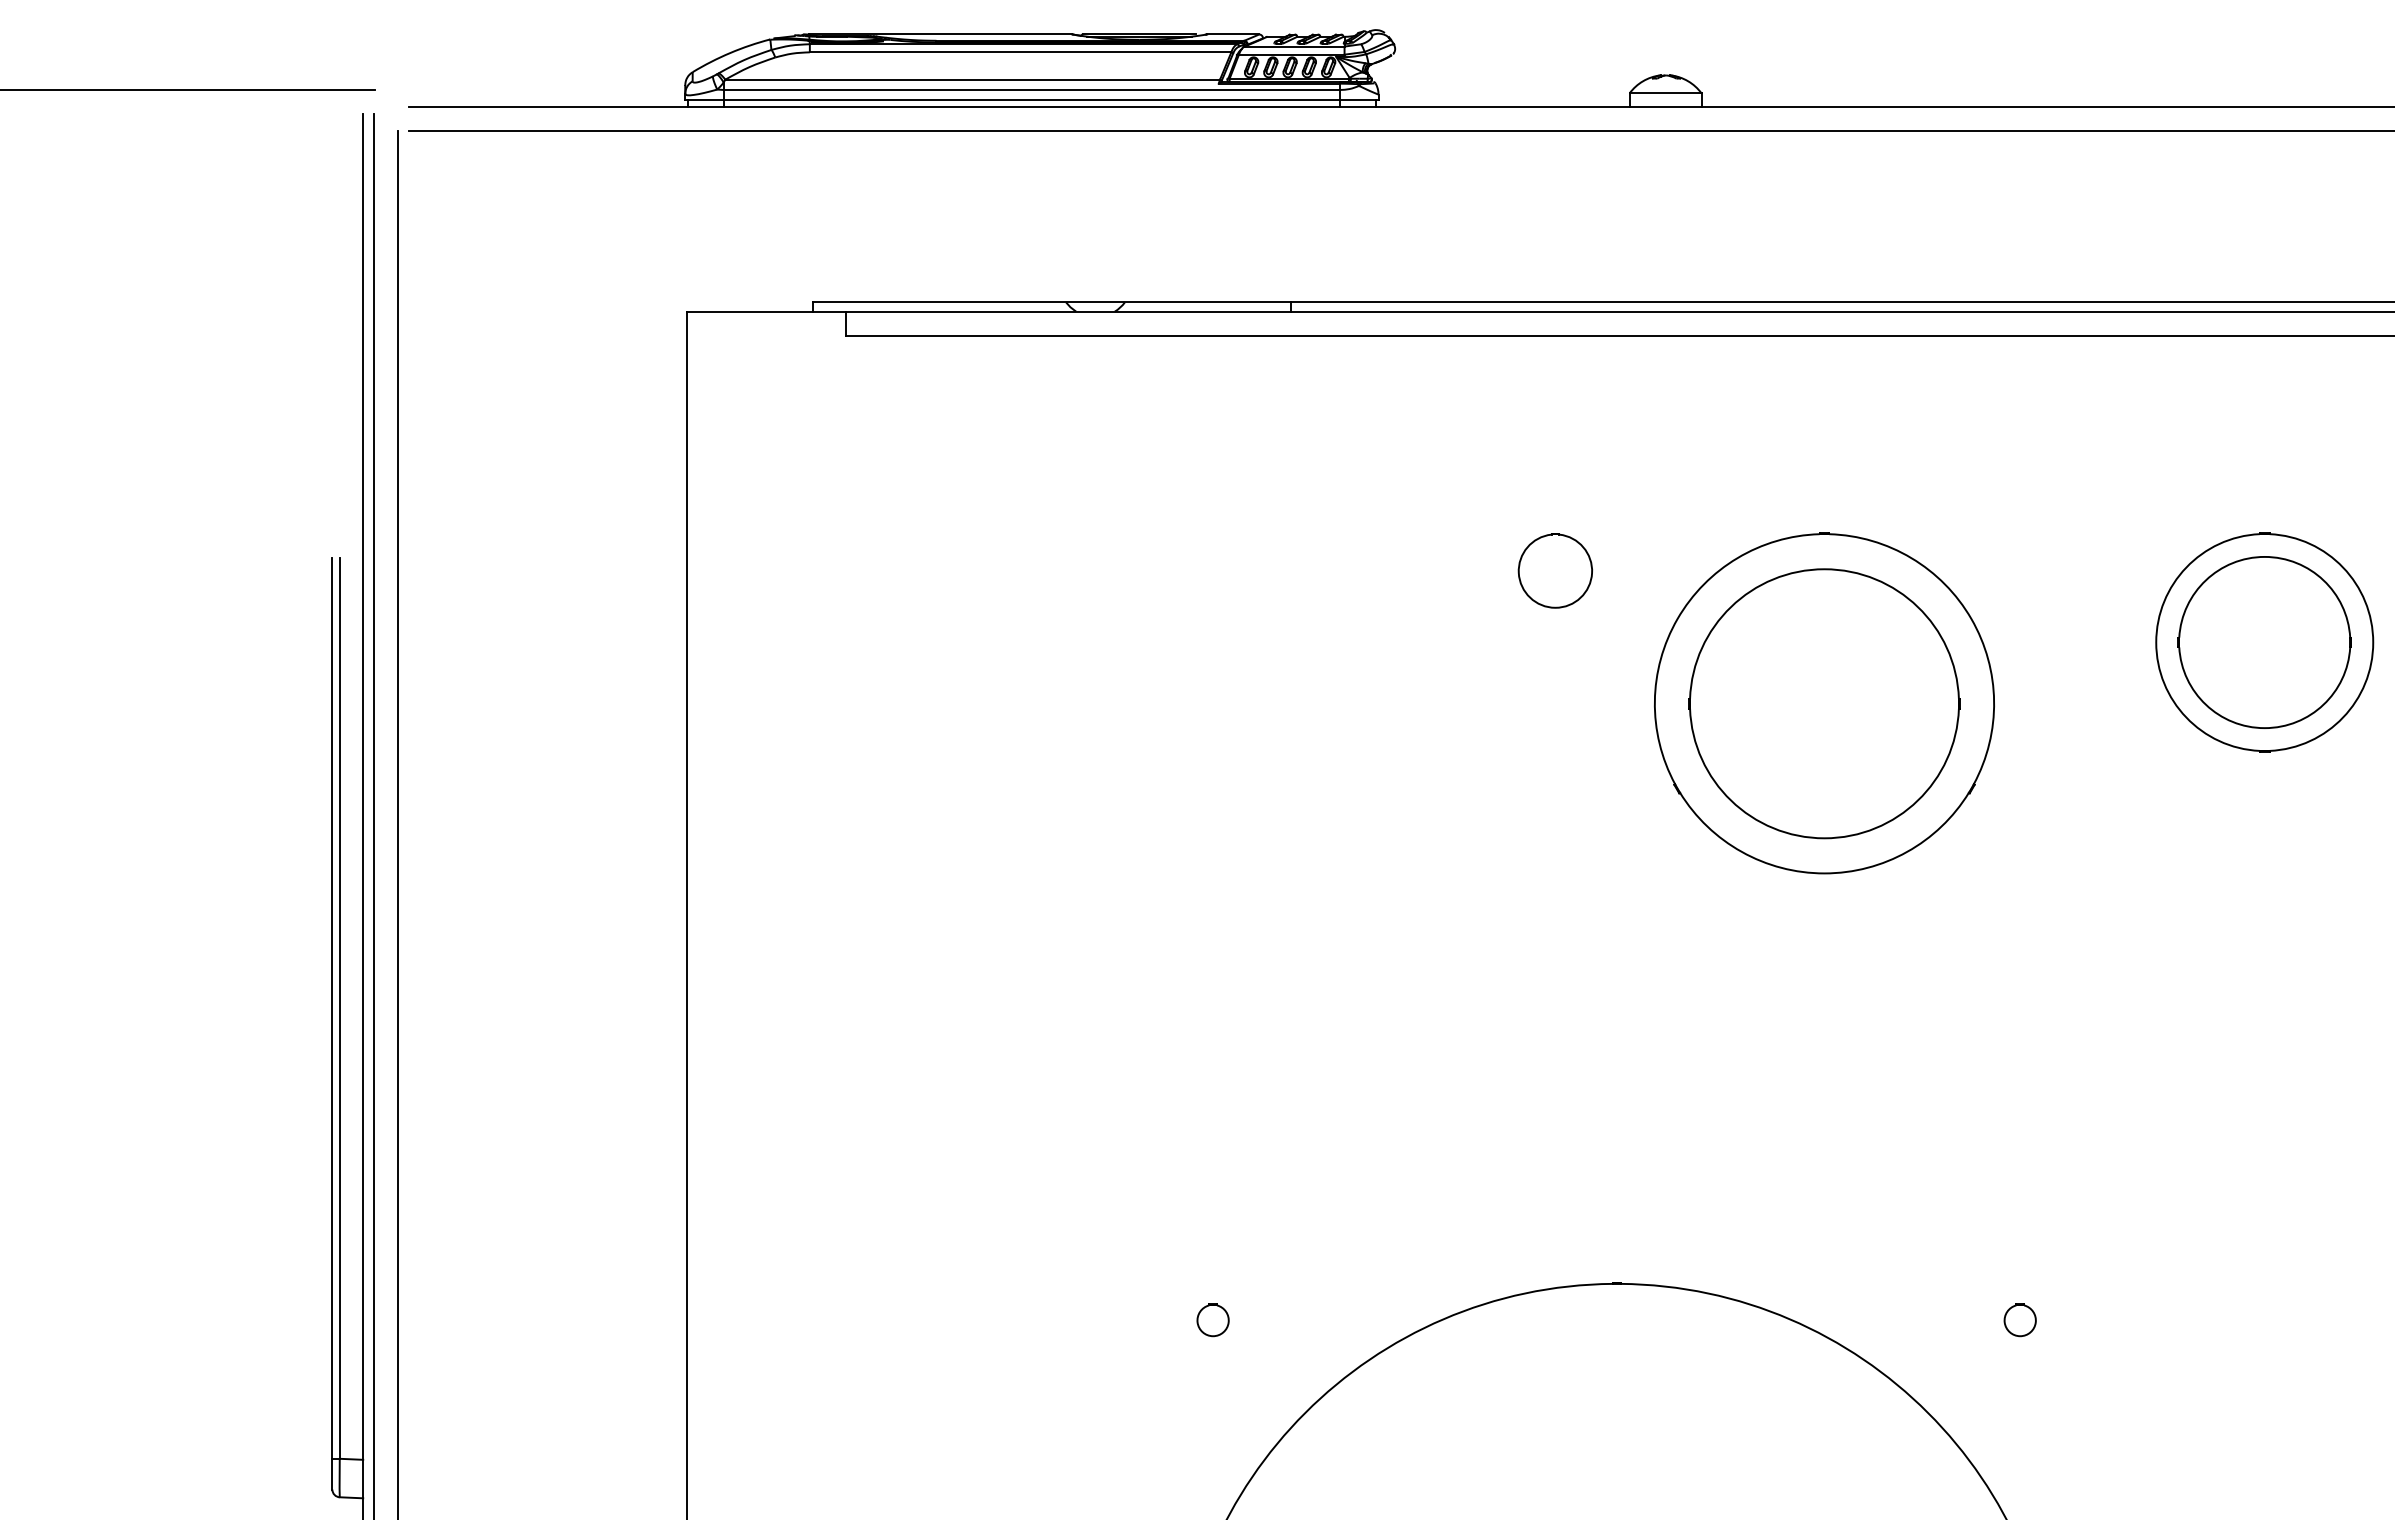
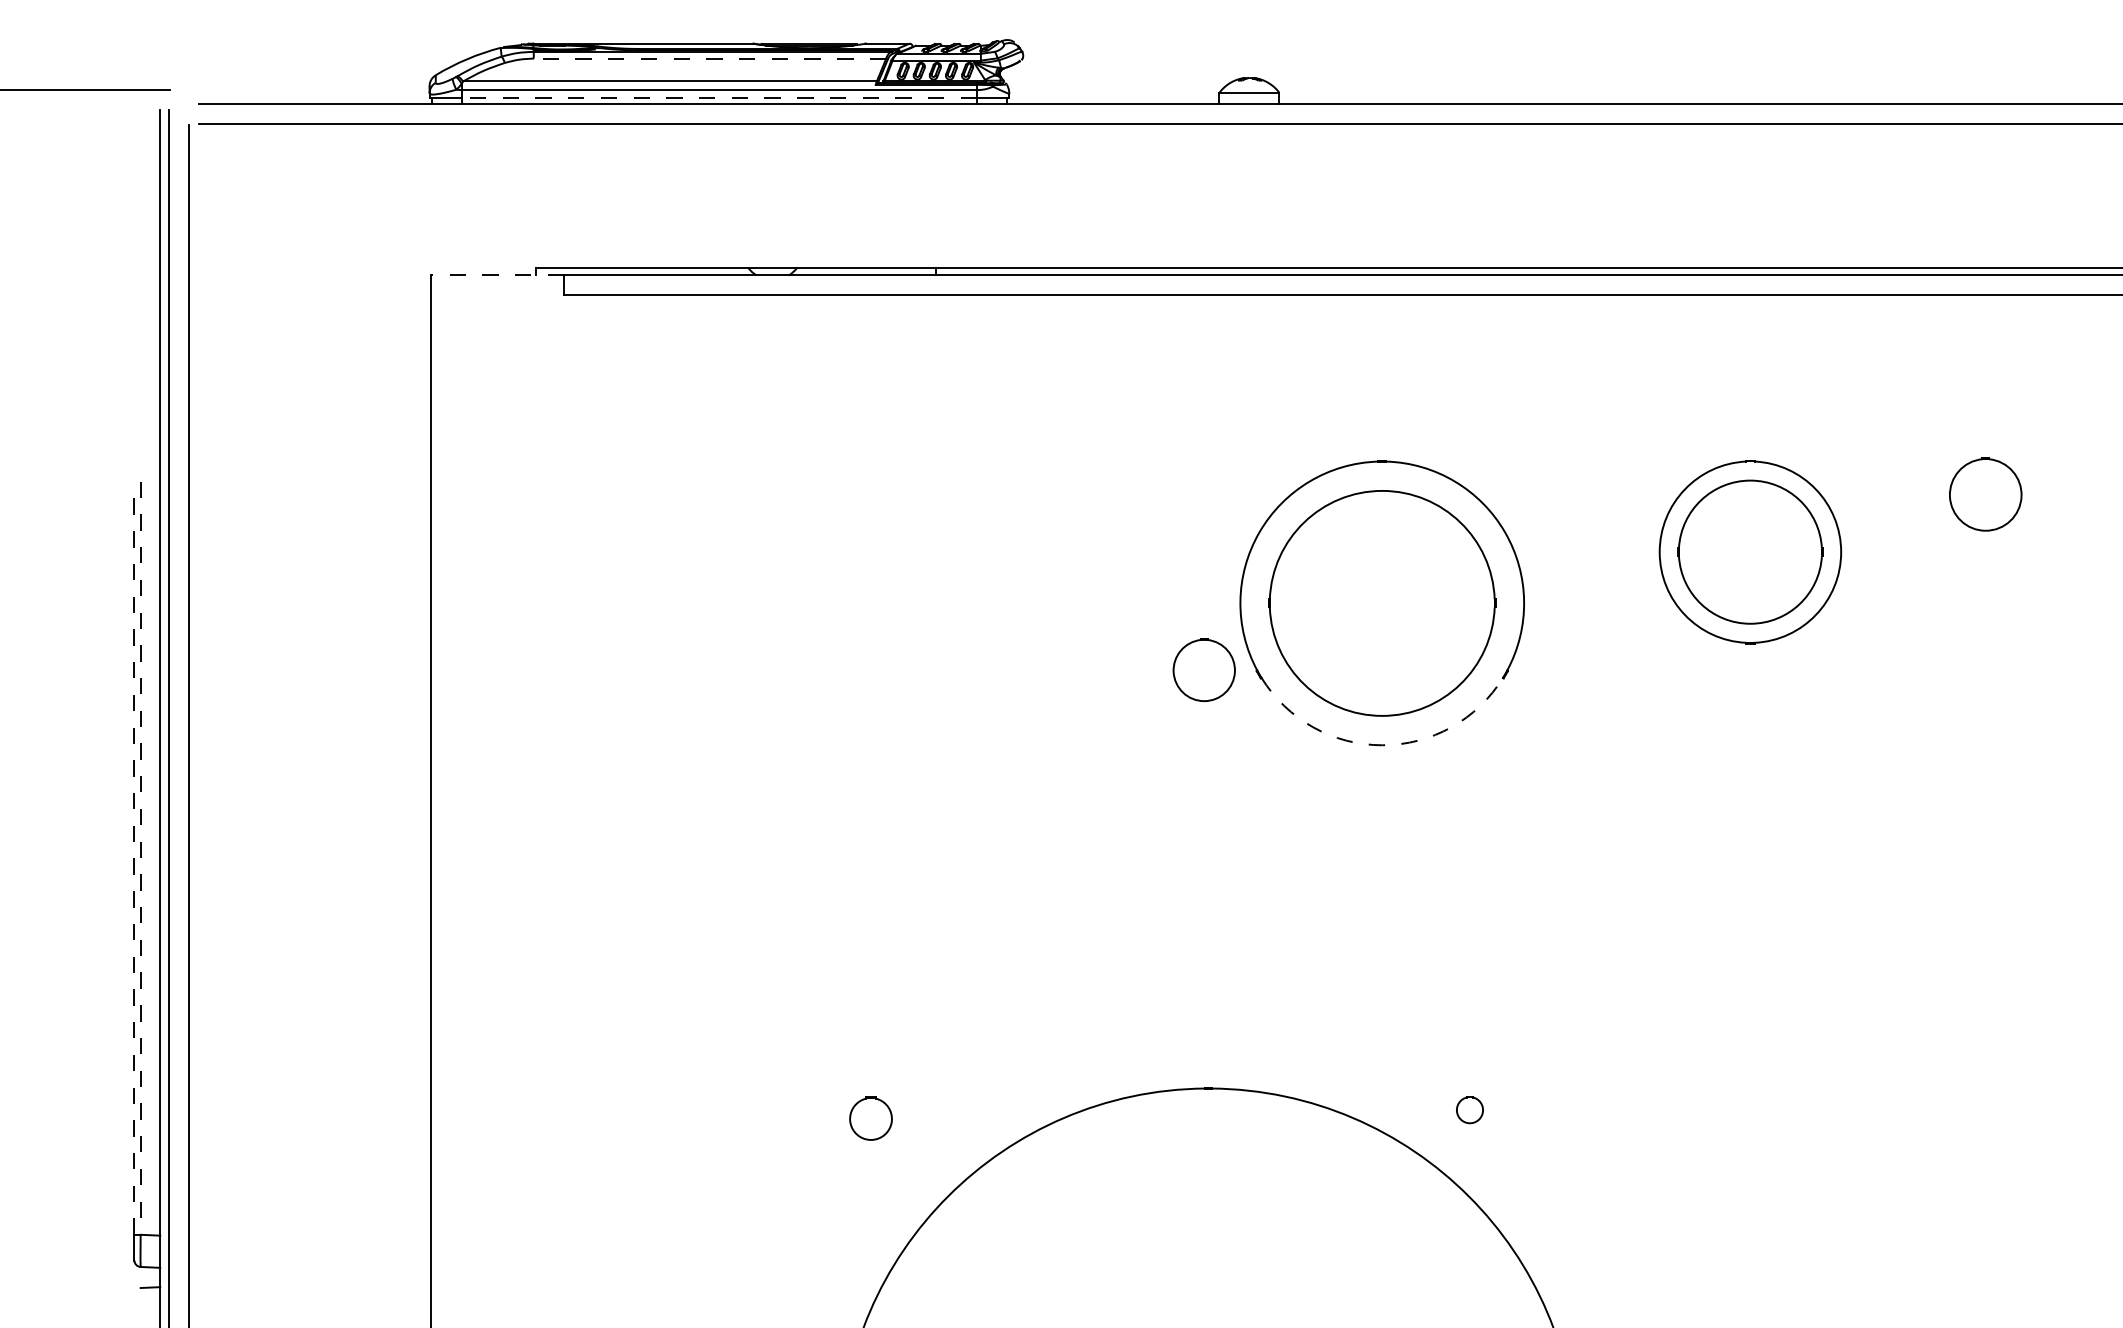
line: (1019, 52) -> (709, 58), solid -> dashed
line: (1031, 100) -> (719, 98), solid -> dashed
line: (766, 311) -> (497, 275), solid -> dashed
part: (1554, 569) -> (1203, 669), moved
arc: (1824, 873) -> (1382, 745), solid -> dashed
line: (332, 1008) -> (134, 858), solid -> dashed
line: (339, 1008) -> (140, 858), solid -> dashed
part: (1212, 1320) -> (870, 1119), size x1.6
part: (2019, 1320) -> (1469, 1110), moved

